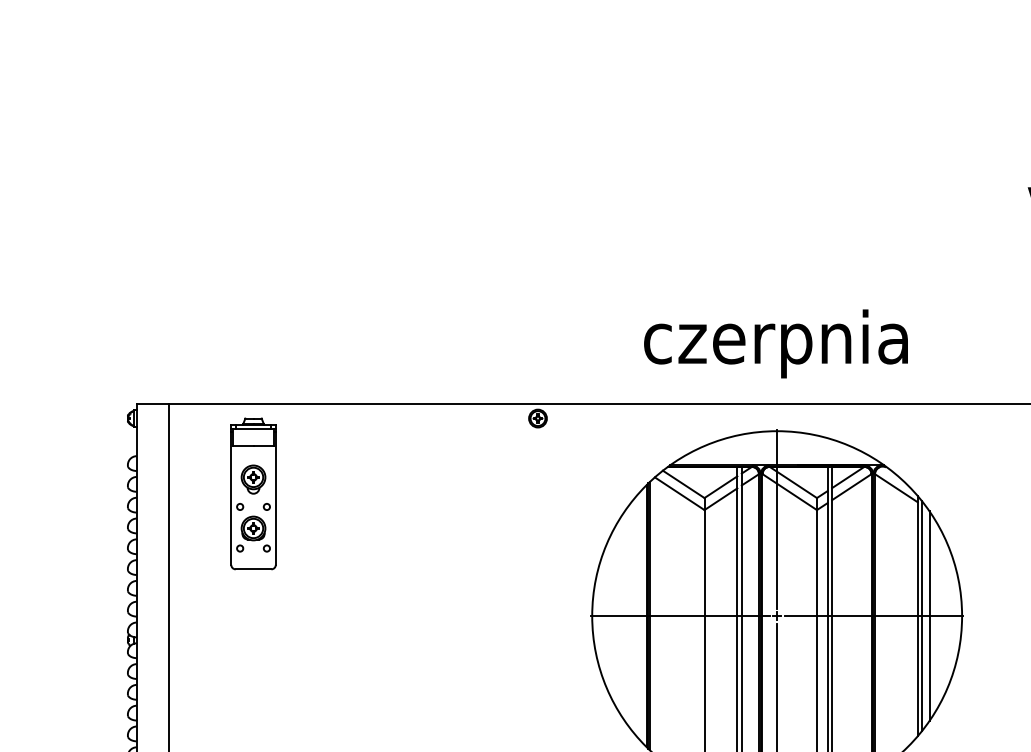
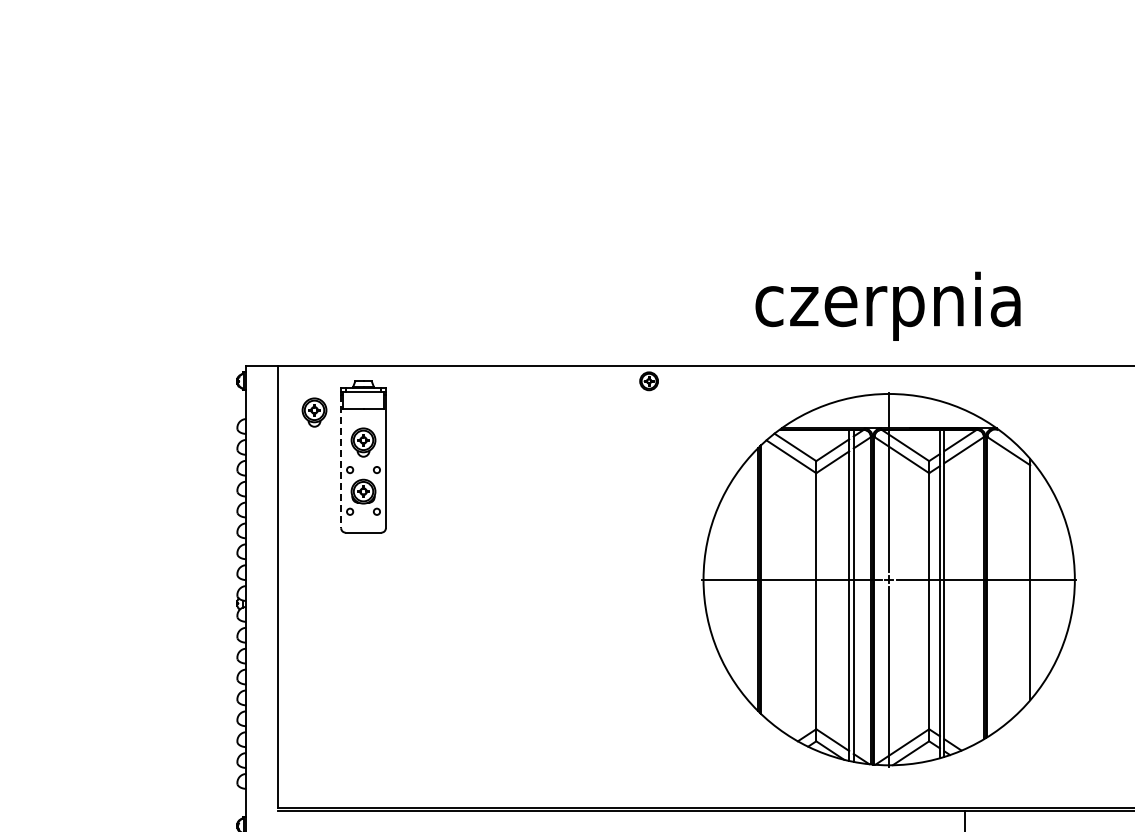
part: (204, 449) -> (314, 412), added
line: (231, 498) -> (341, 461), solid -> dashed
line: (921, 615) -> (1034, 579), removed
line: (929, 615) -> (1042, 579), removed

